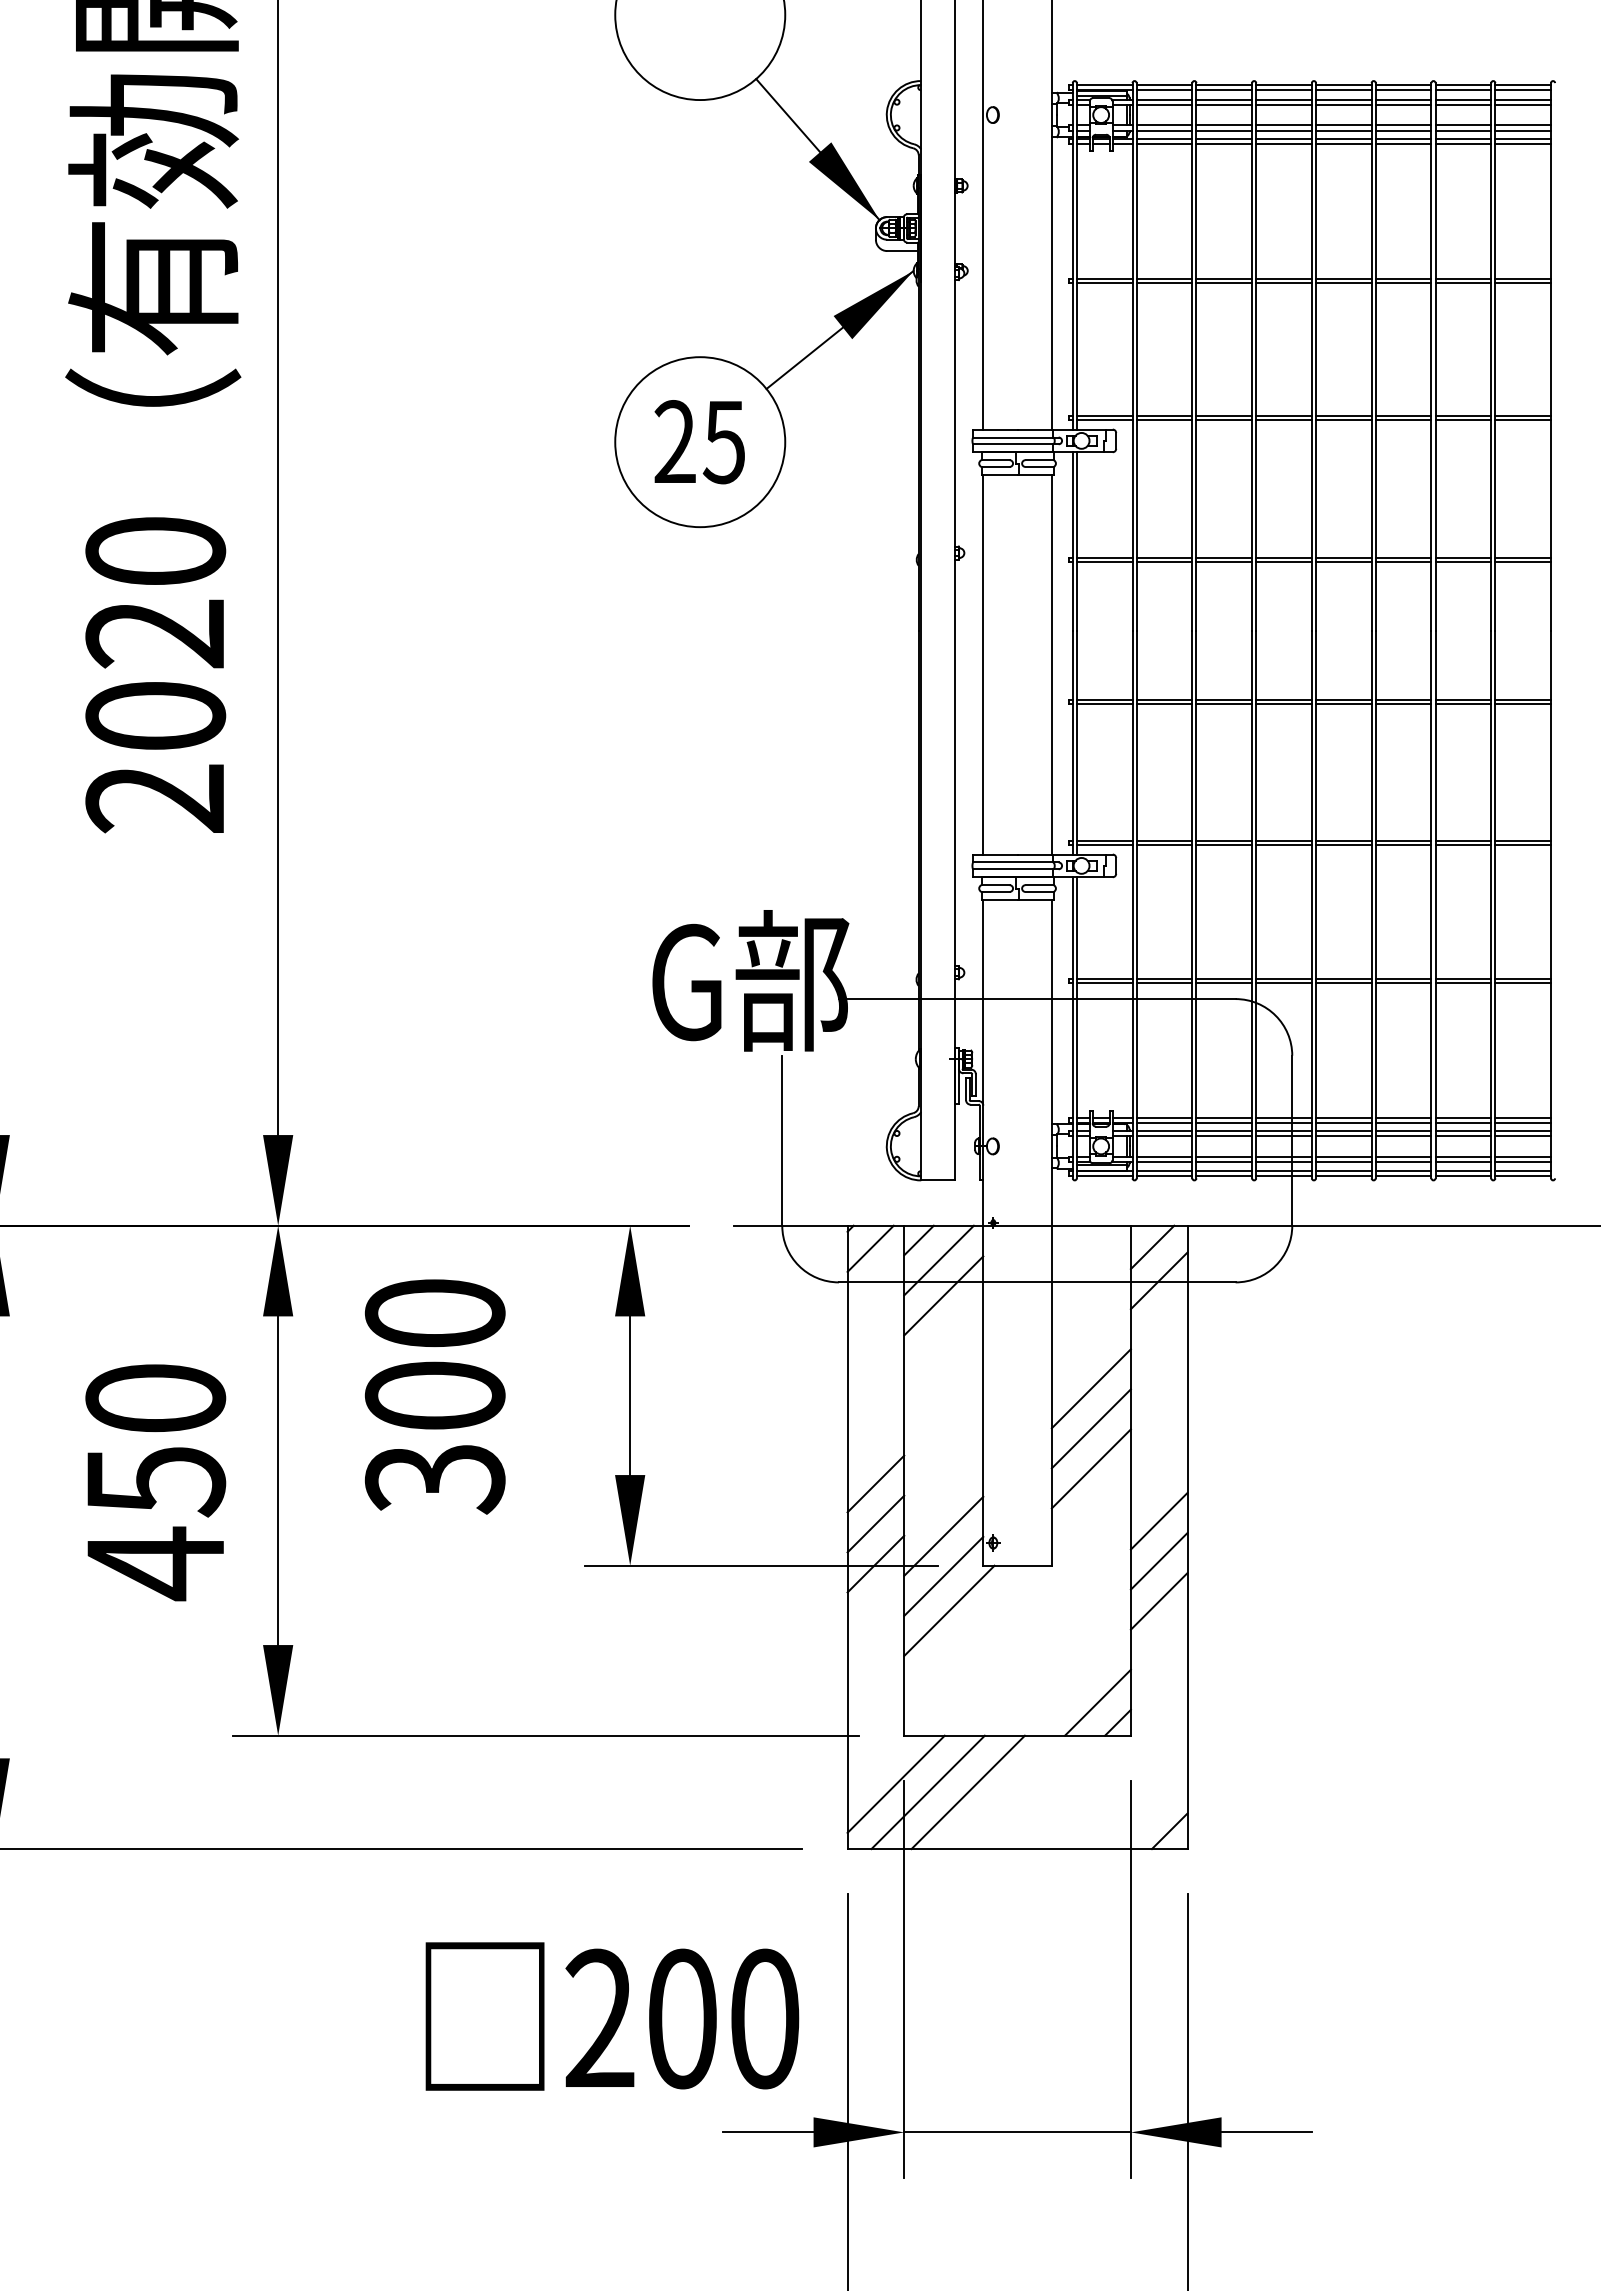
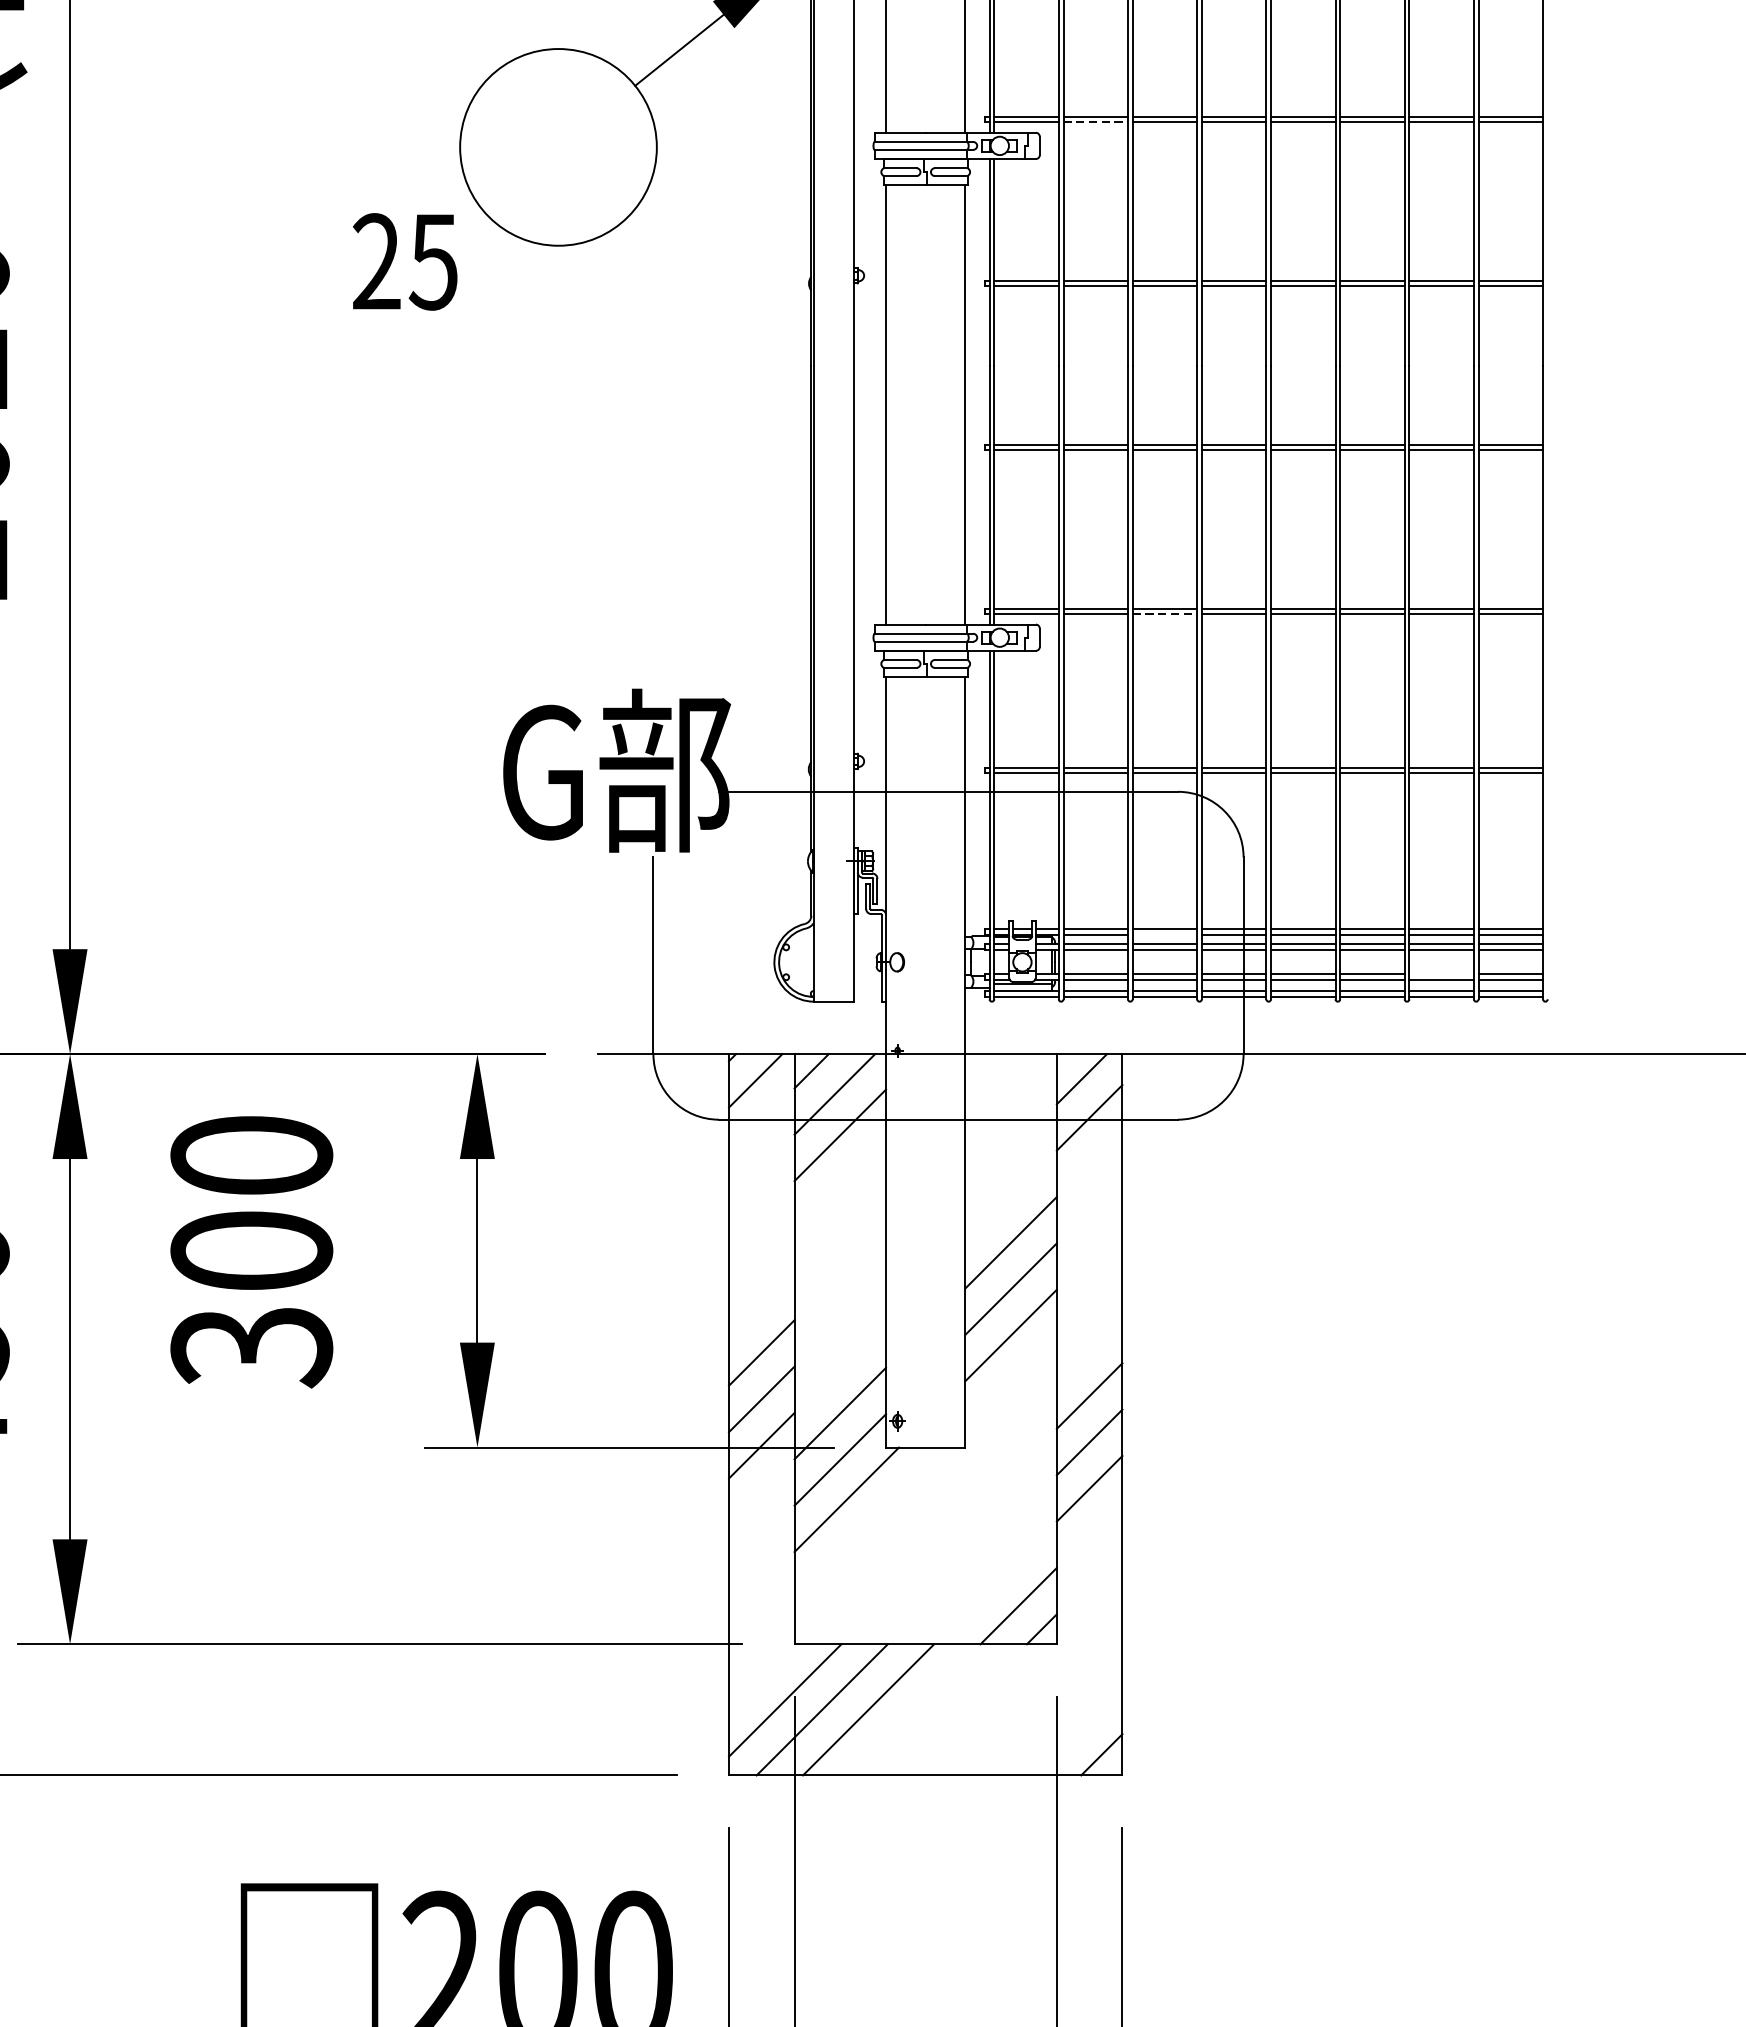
line: (1164, 420) -> (1095, 122), solid -> dashed
text: (699, 442) -> (404, 262), moved
line: (1224, 845) -> (1165, 614), solid -> dashed
line: (1224, 1122) -> (1165, 934), removed
line: (1463, 1156) -> (1441, 974), removed

